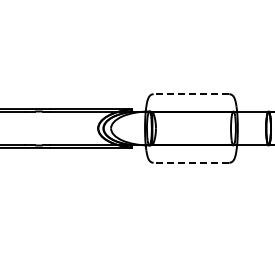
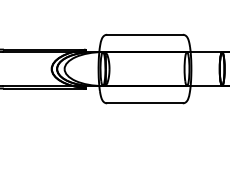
line: (191, 94) -> (145, 35), dashed -> solid
line: (191, 162) -> (145, 103), dashed -> solid

